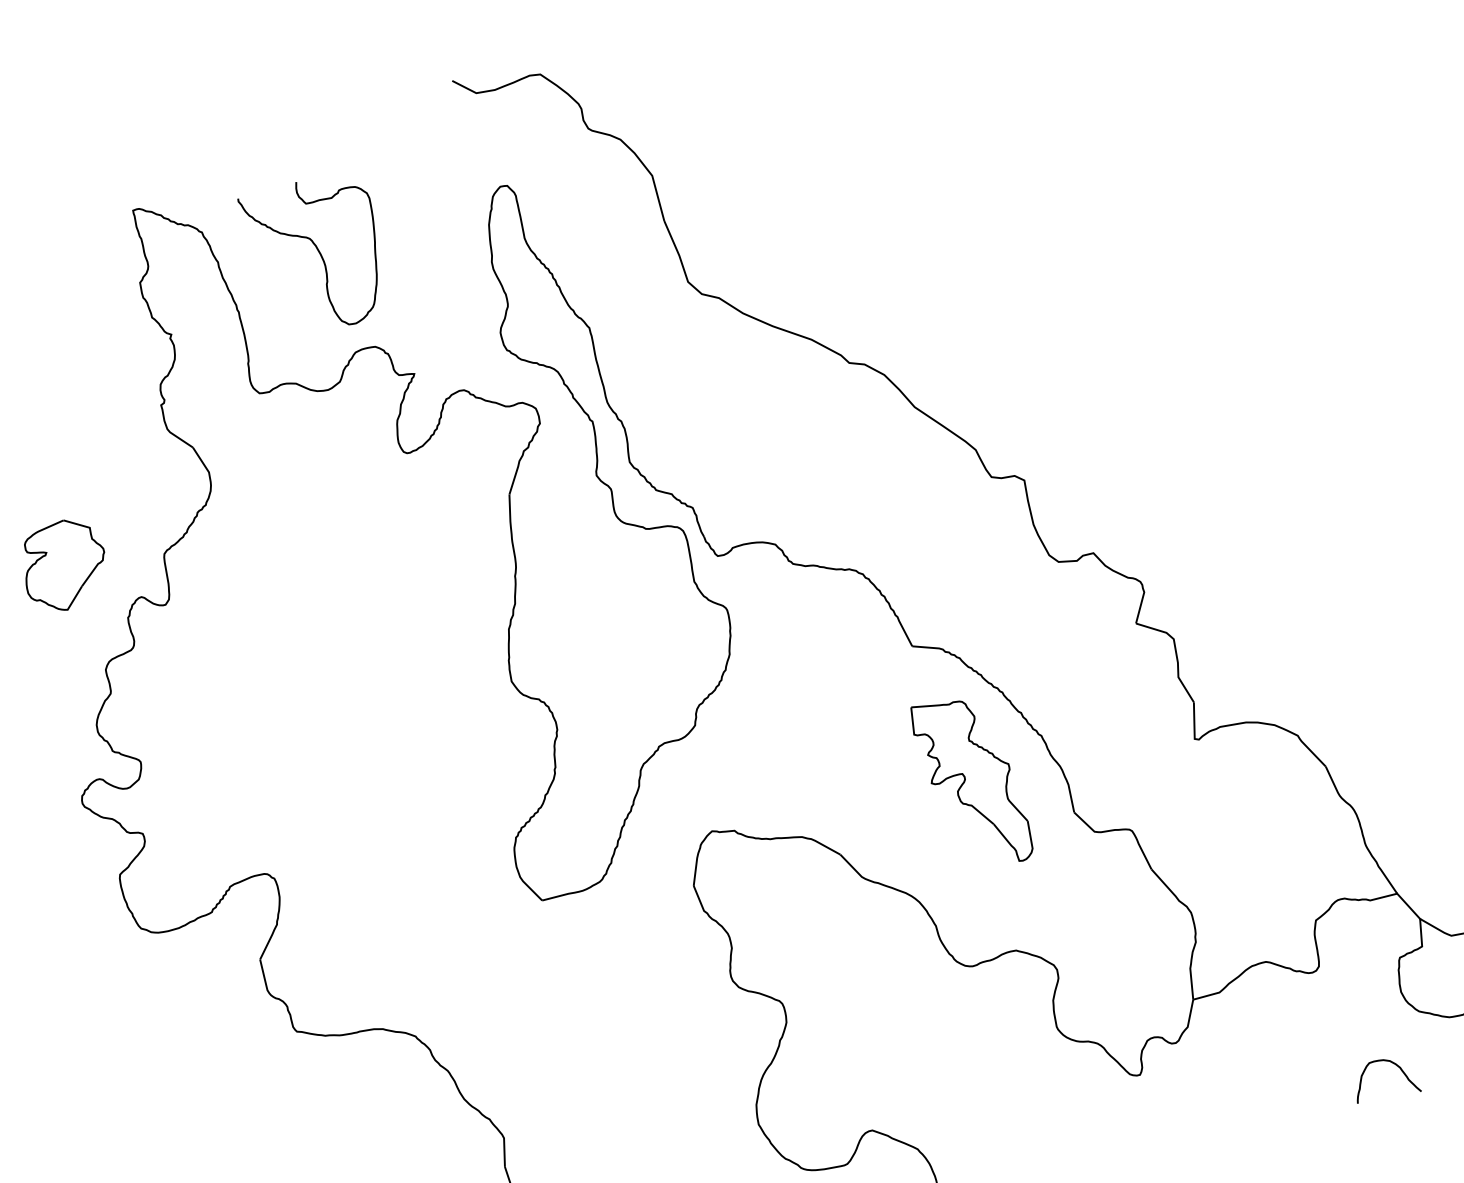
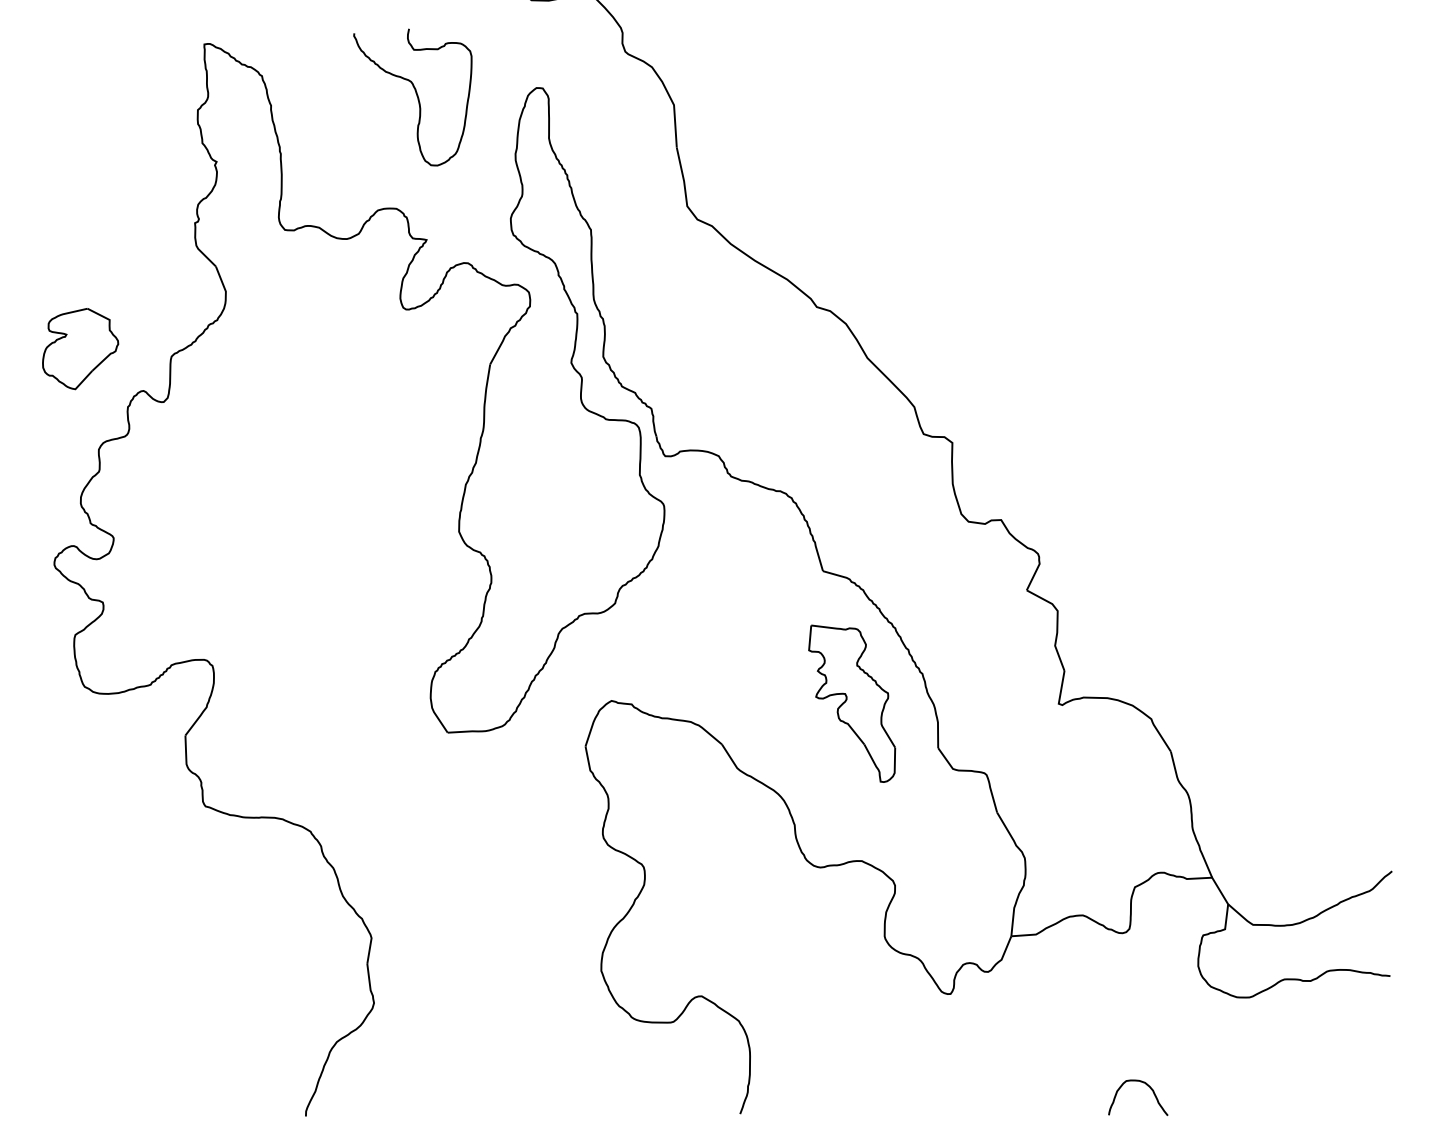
curve: (318, 253) -> (416, 96), moved
curve: (1393, 1064) -> (1147, 1086), moved

